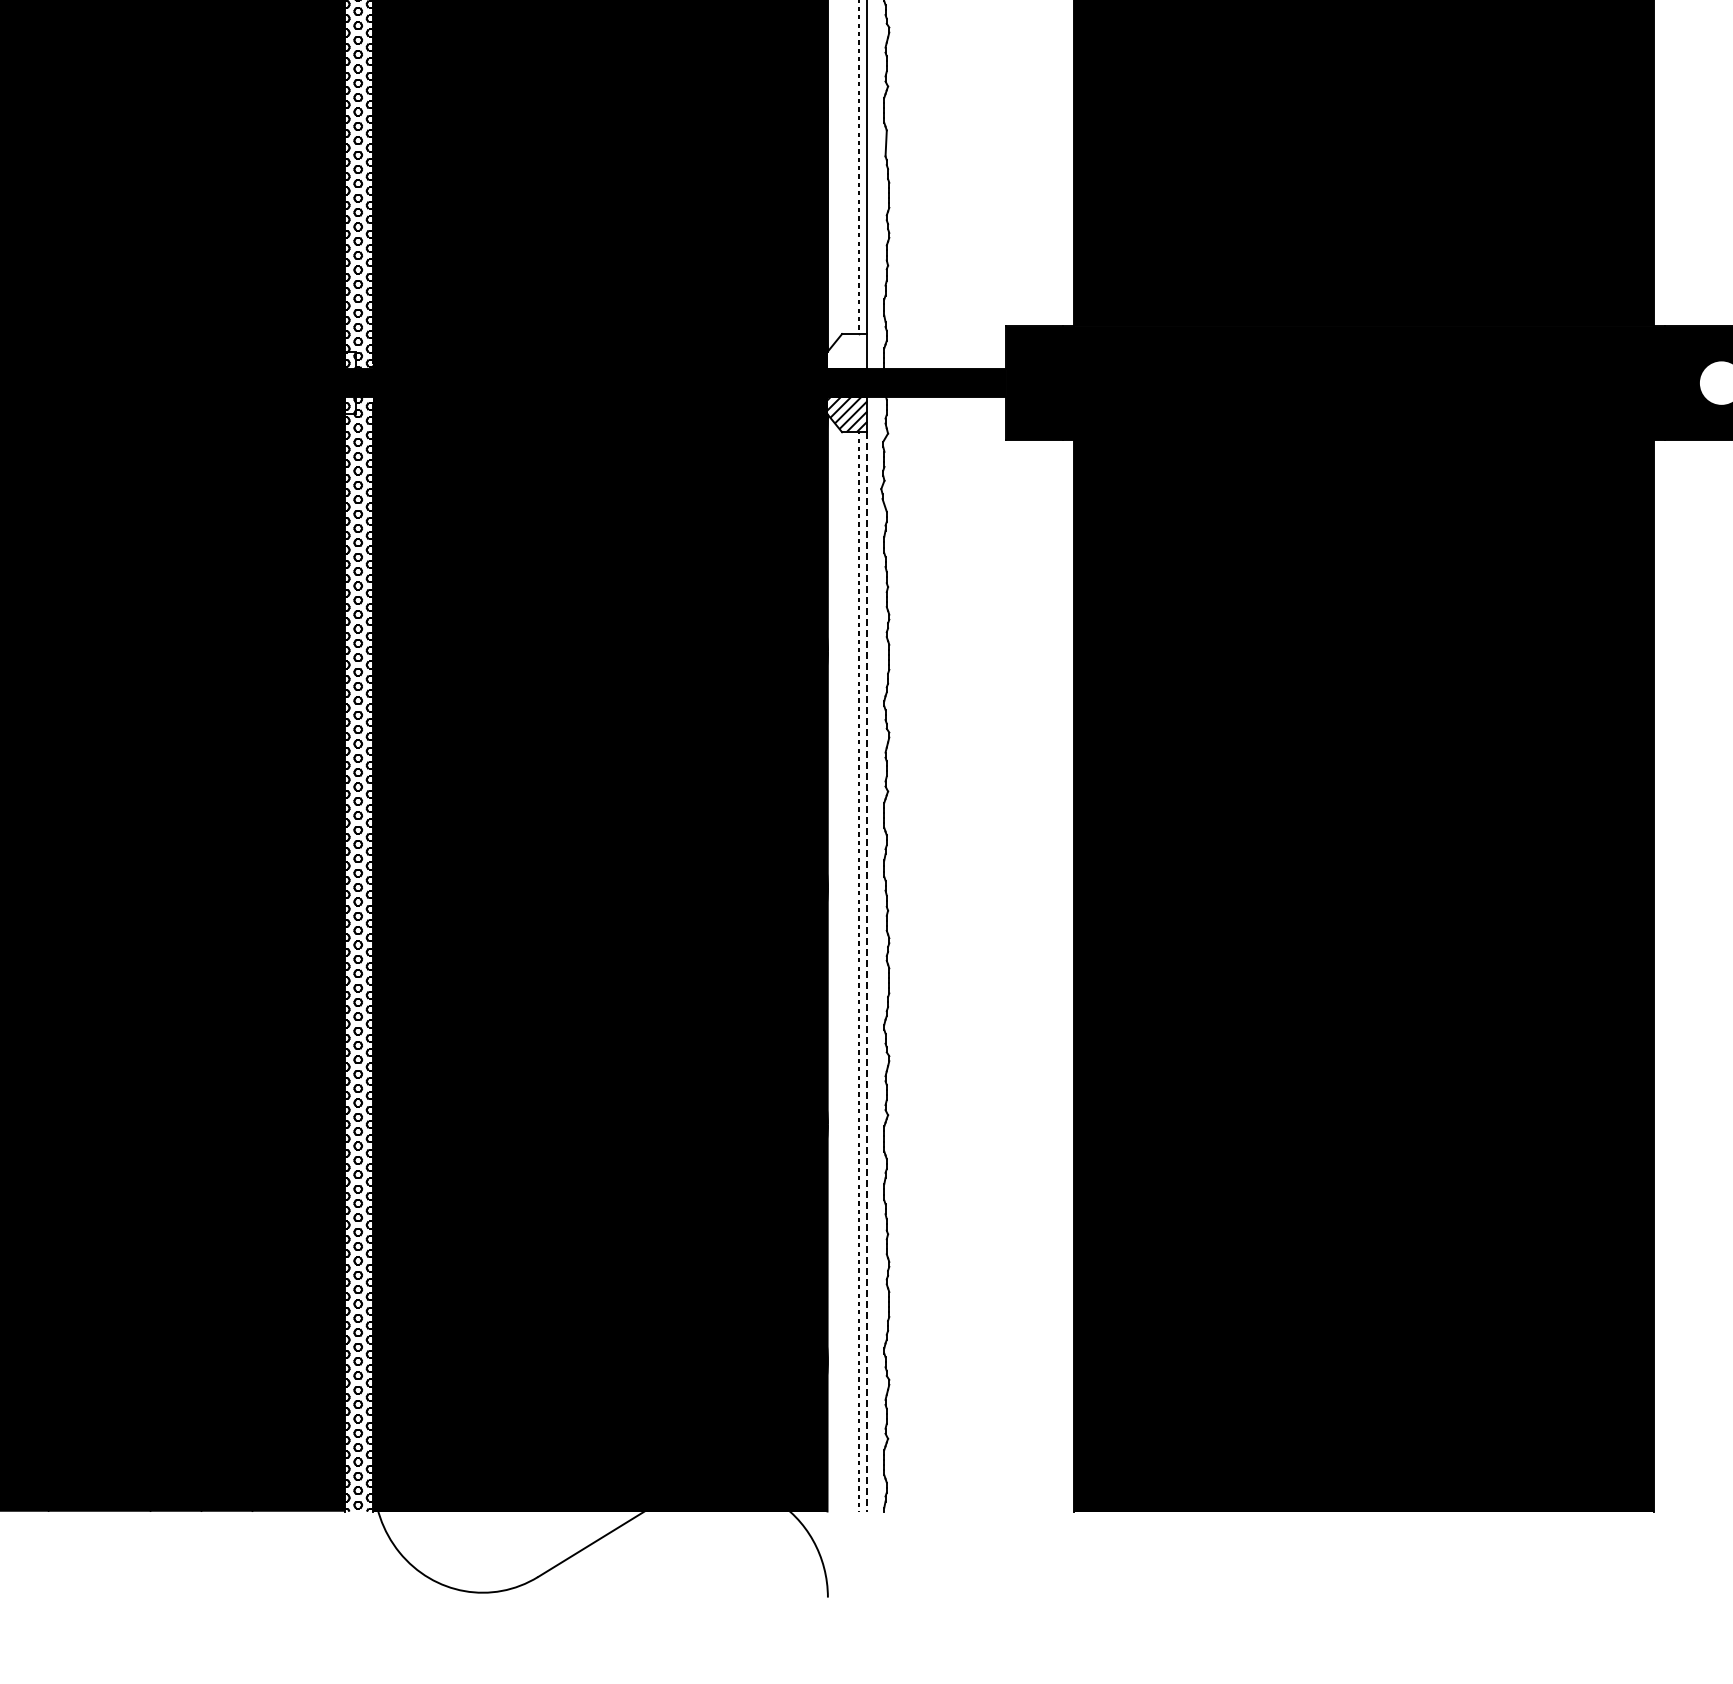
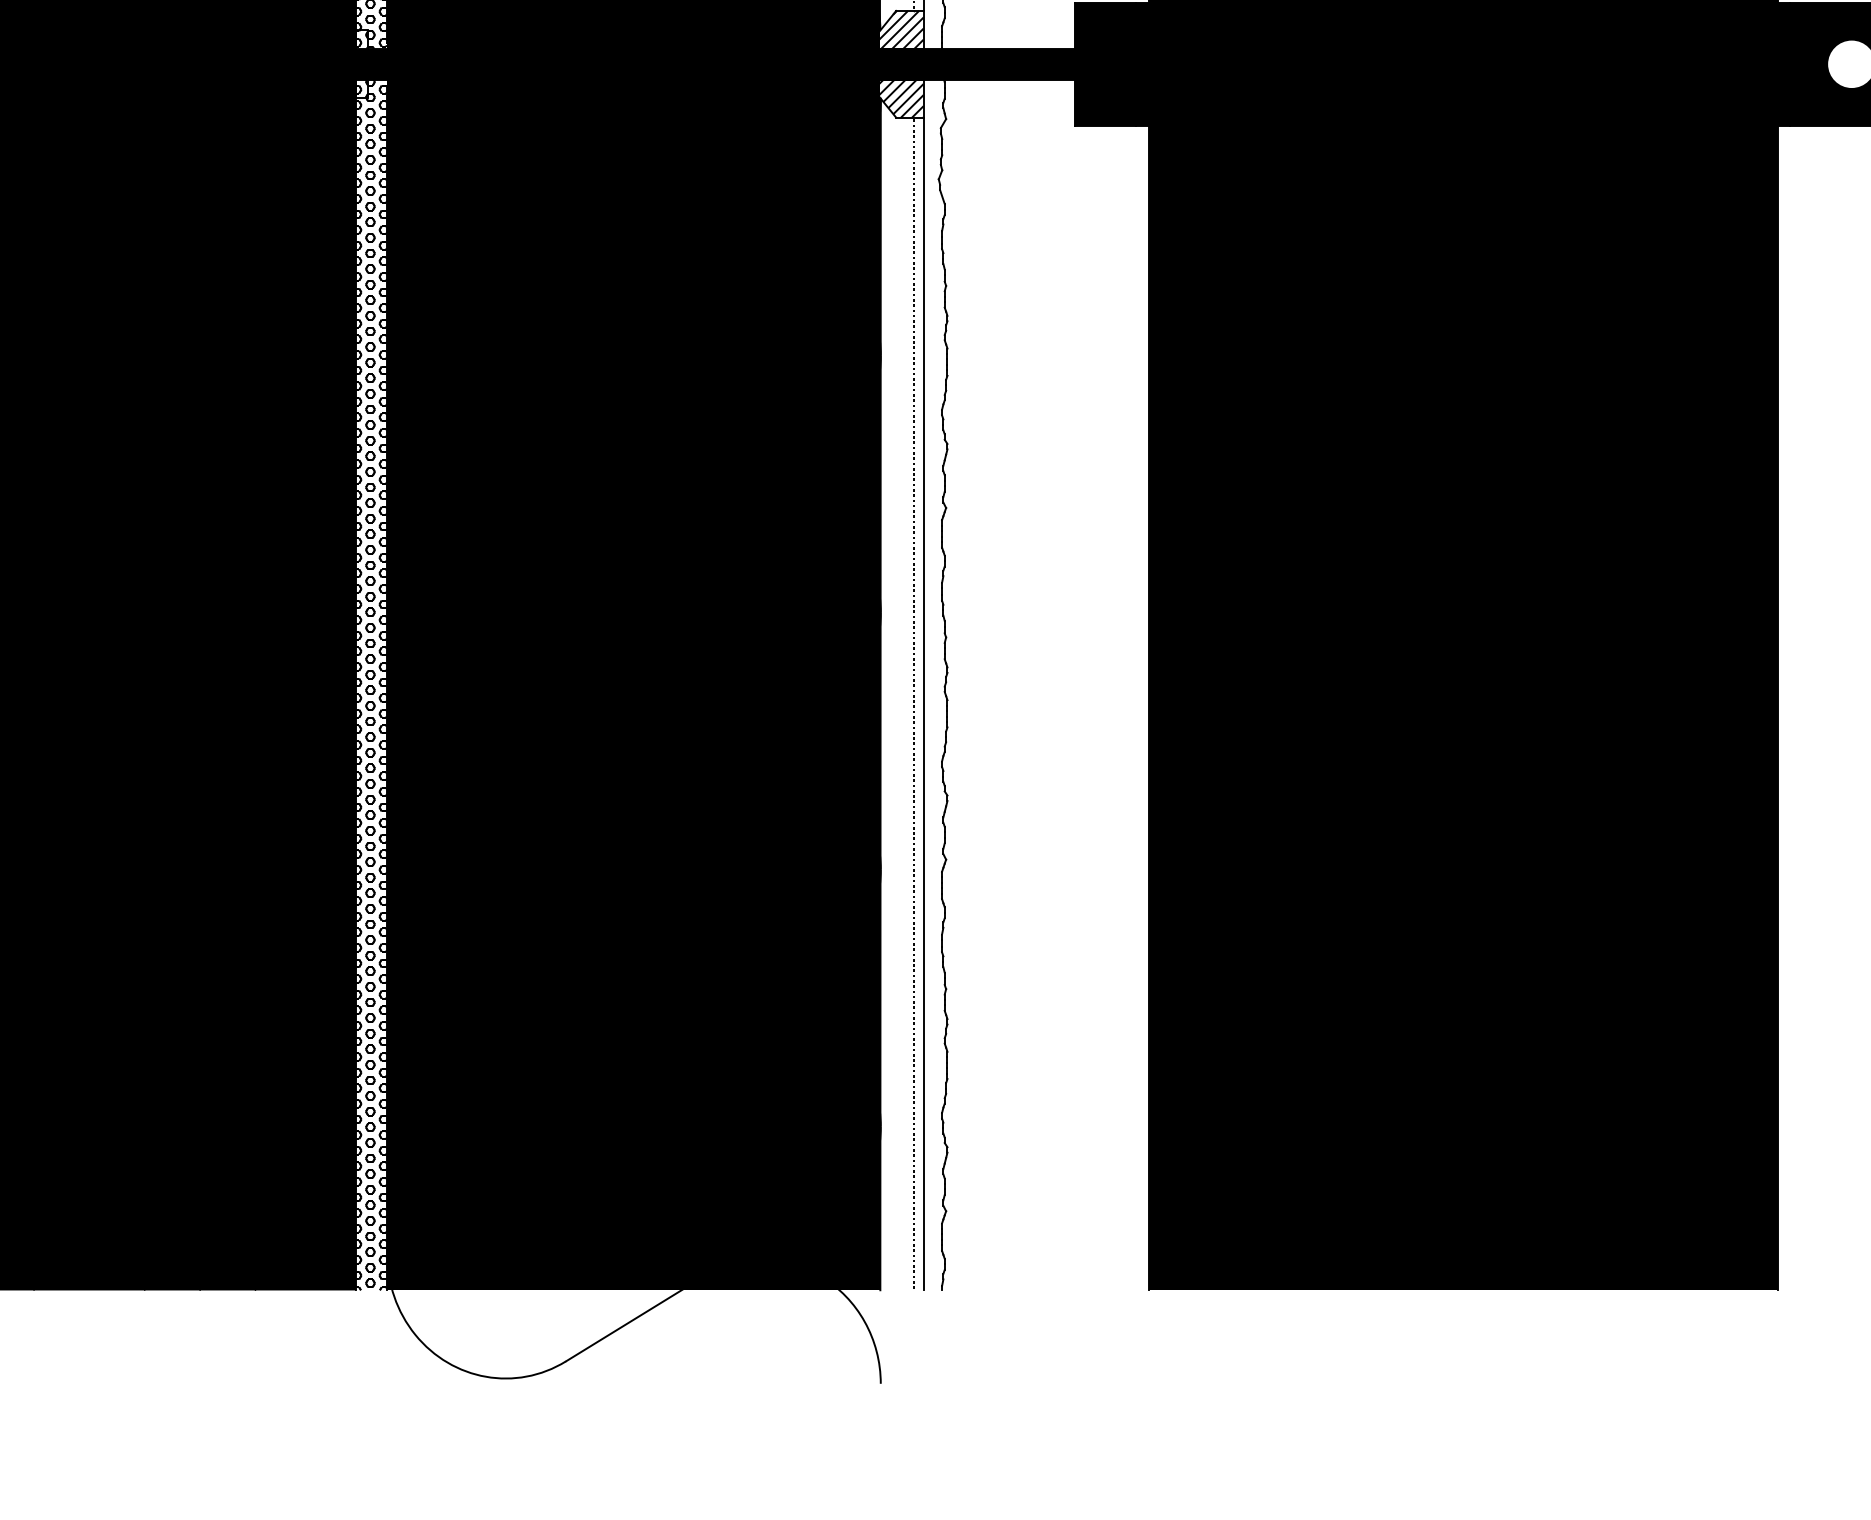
hatch: (842, 351) -> (896, 29), added
line: (867, 971) -> (923, 703), dashed -> solid

